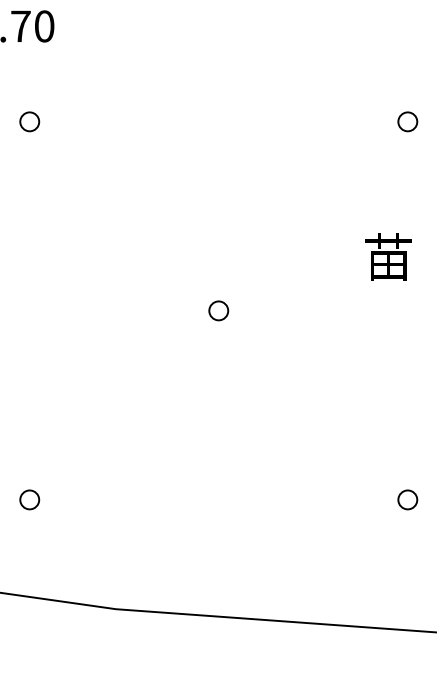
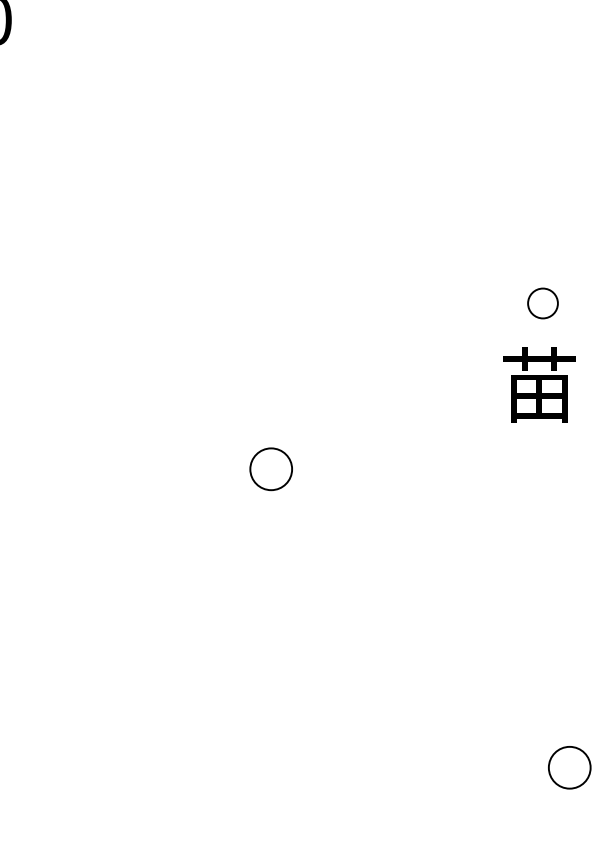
part: (407, 121) -> (542, 302), moved
part: (218, 310) -> (270, 468), size x1.4
part: (407, 499) -> (569, 767), size x1.4

